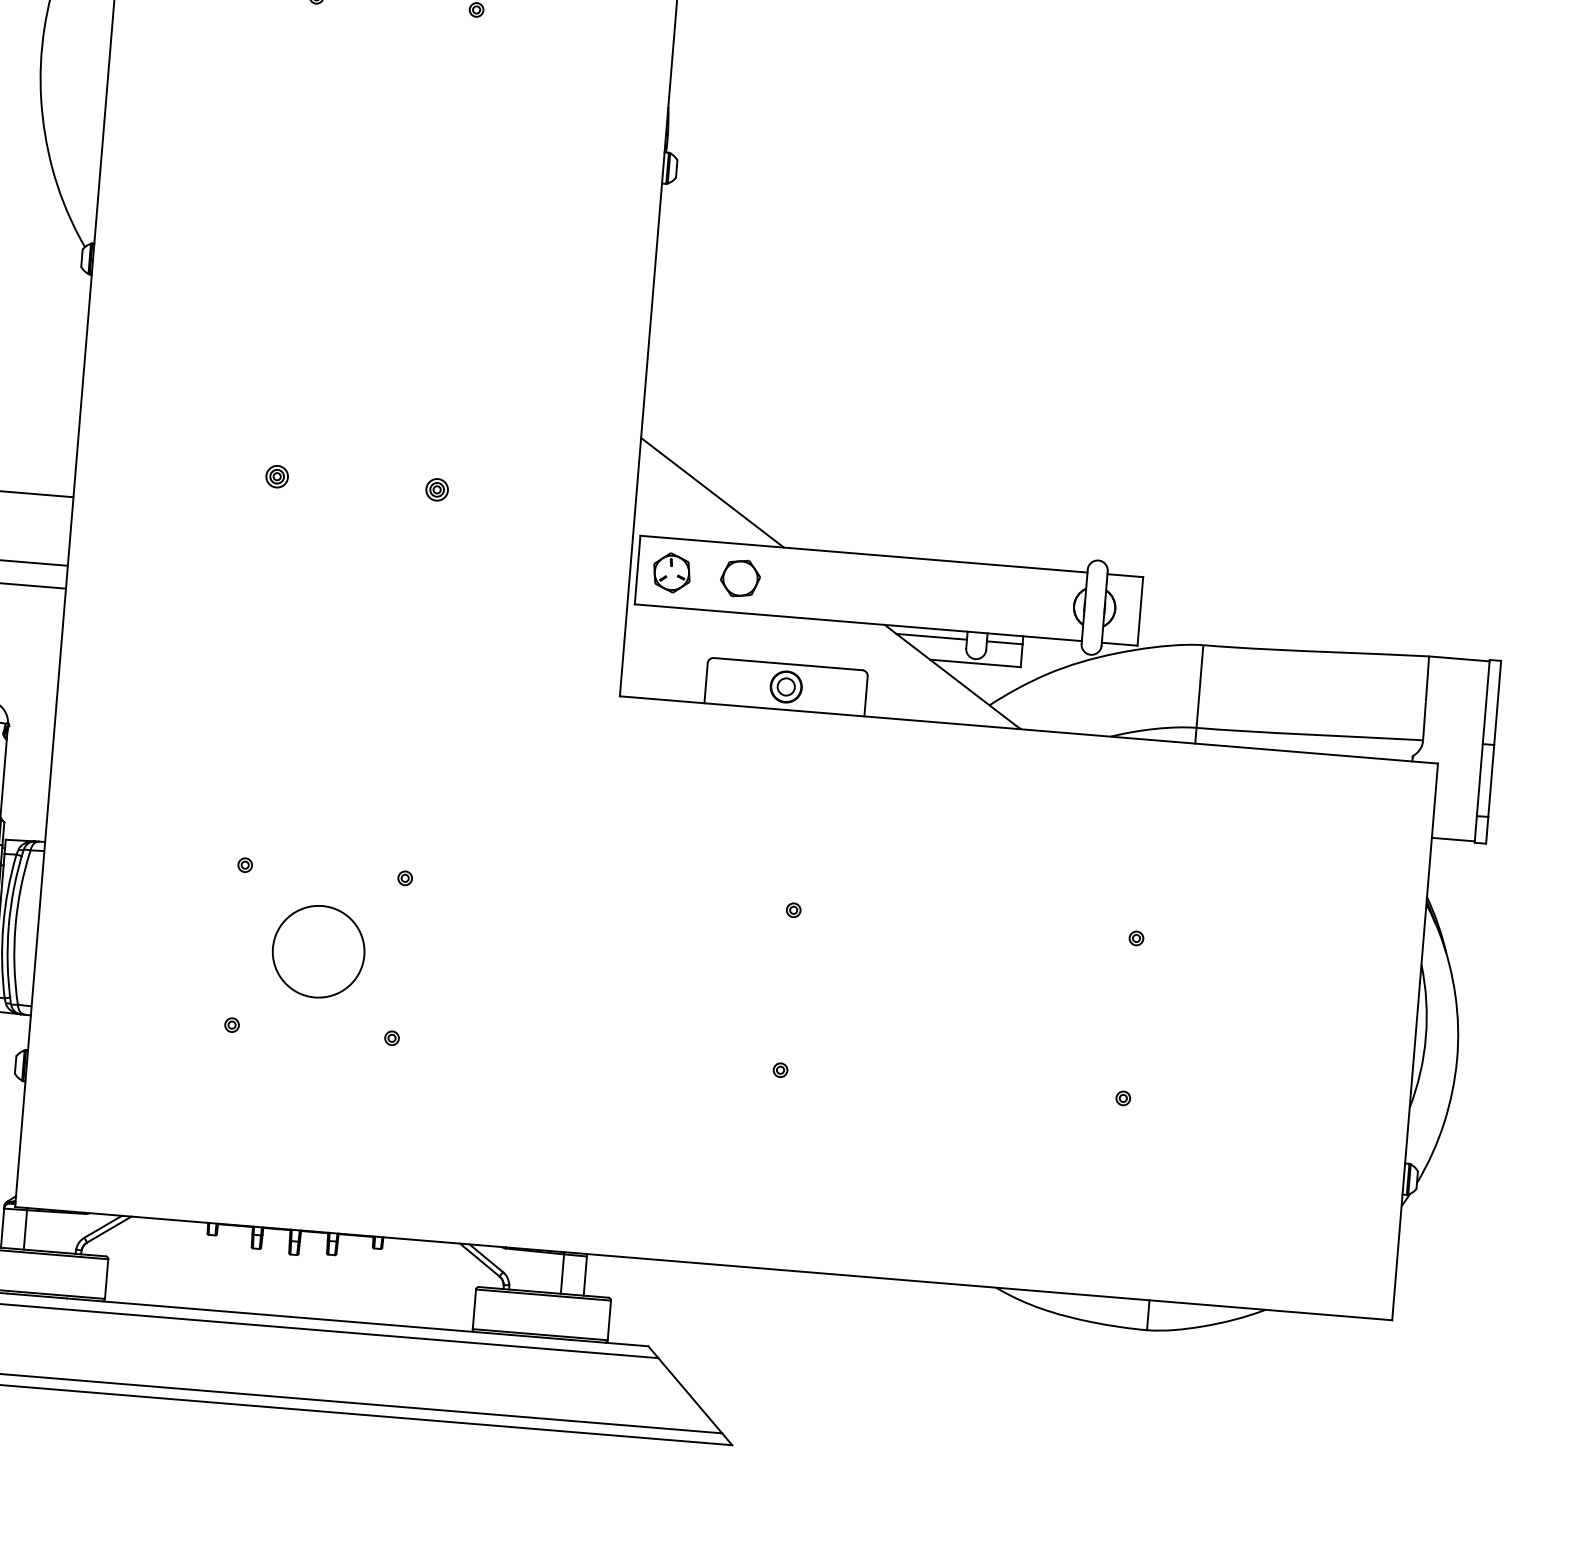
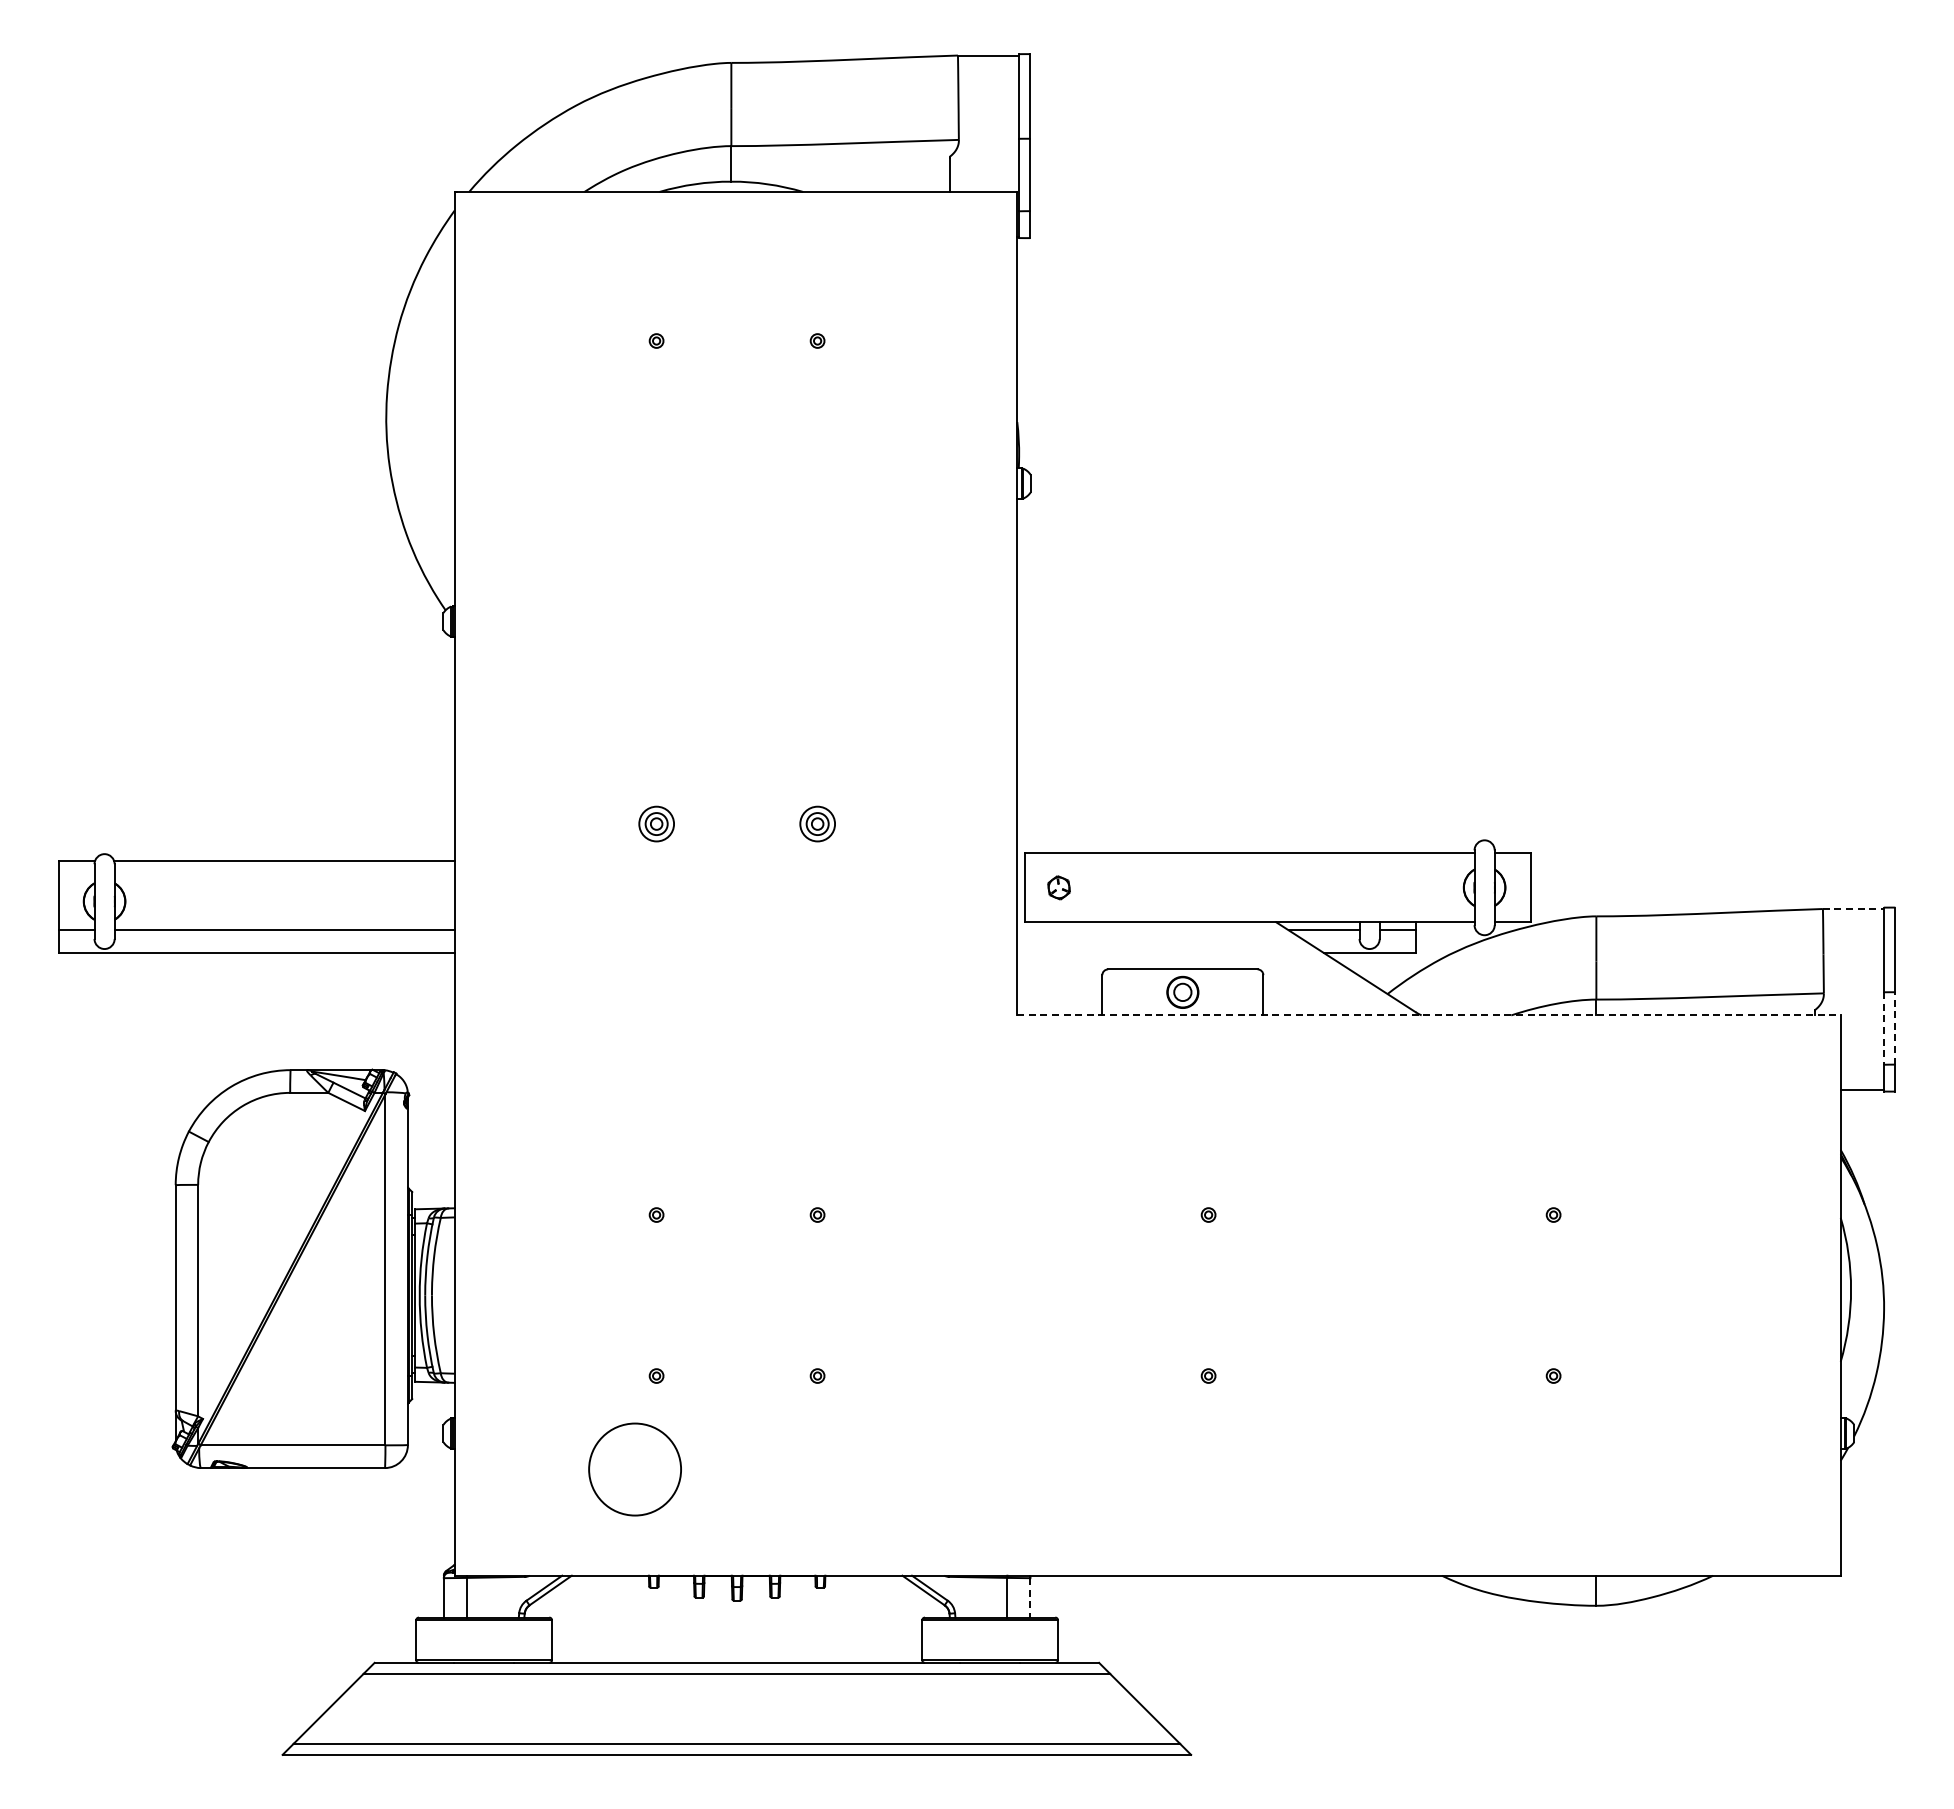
part: (277, 476) -> (656, 823), size x1.6
part: (437, 489) -> (817, 823), size x1.6
line: (712, 492) -> (1093, 804), removed
part: (671, 572) -> (1058, 887), size x0.6
part: (739, 578) -> (1127, 887), removed
line: (1459, 659) -> (1853, 909), solid -> dashed
line: (1028, 729) -> (1428, 1015), solid -> dashed
line: (1491, 780) -> (1895, 1027), solid -> dashed
line: (1479, 781) -> (1883, 1029), solid -> dashed
circle: (318, 951) -> (634, 1469), moved
line: (585, 1275) -> (1030, 1597), solid -> dashed

